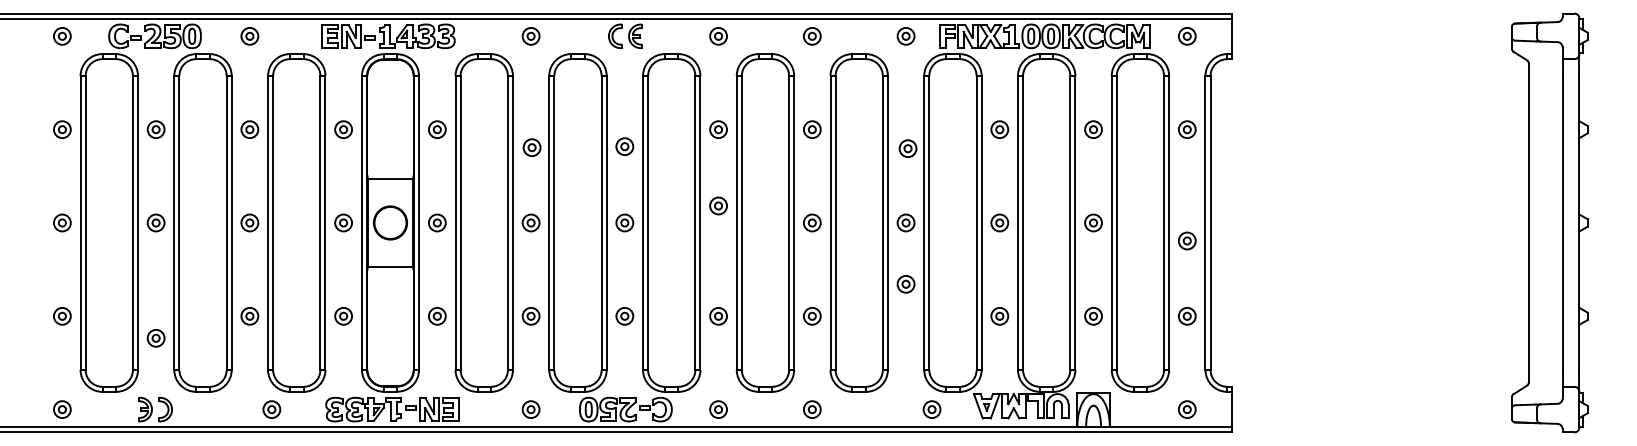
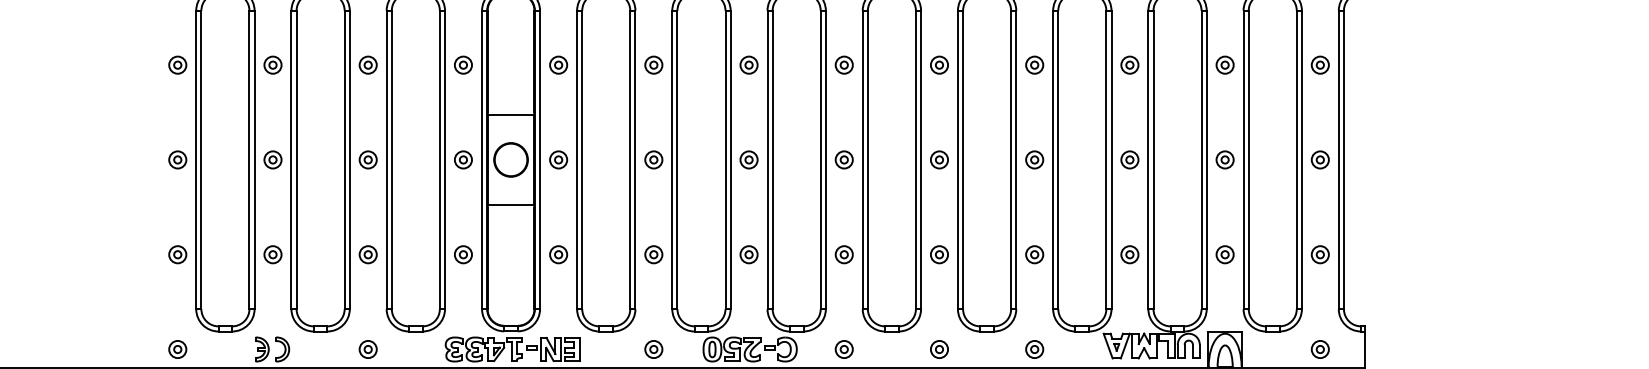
part: (624, 146) -> (748, 64), moved
part: (531, 147) -> (653, 64), moved
part: (907, 148) -> (1034, 64), moved
part: (718, 205) -> (844, 159), moved
part: (1187, 240) -> (1320, 159), moved
part: (905, 284) -> (1034, 254), moved
part: (155, 338) -> (272, 254), moved
part: (271, 409) -> (367, 349), moved
part: (931, 409) -> (1034, 349), moved

